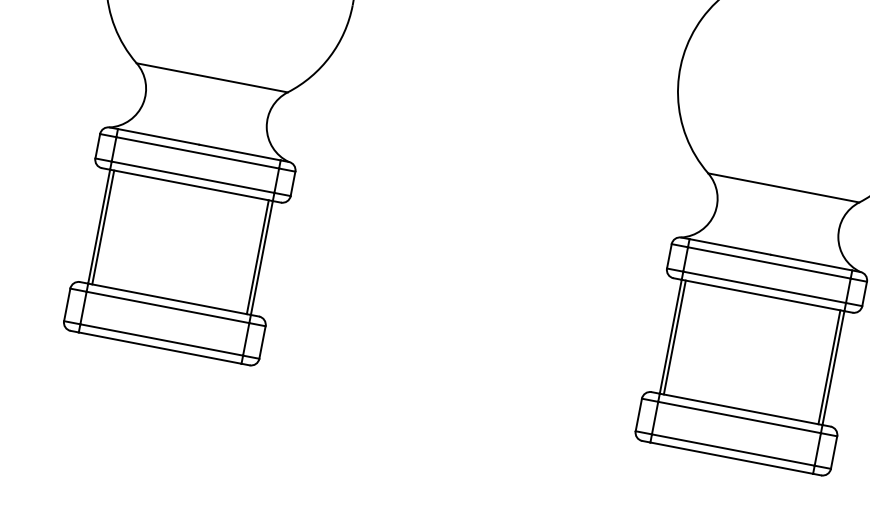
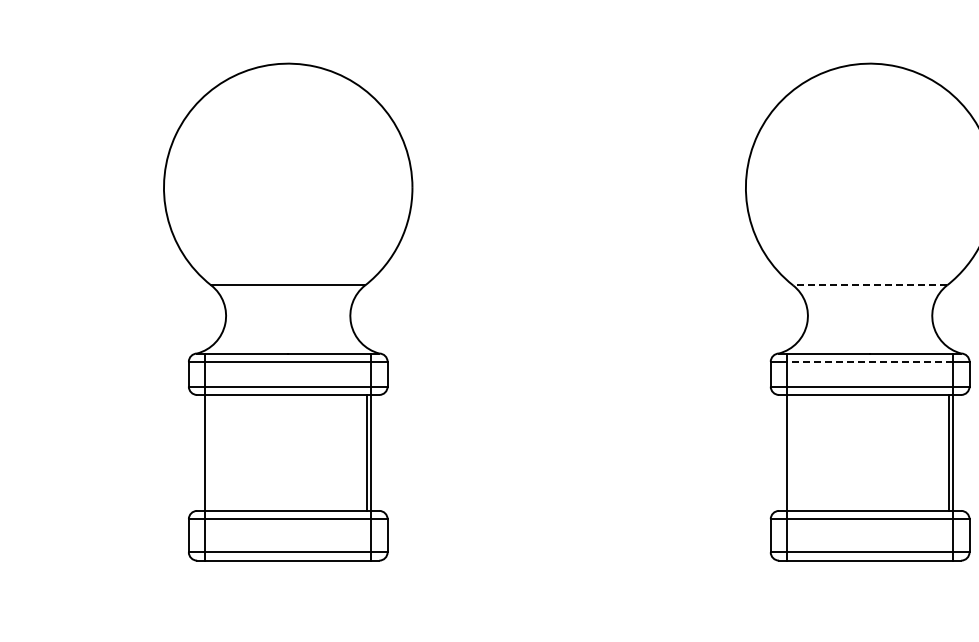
line: (784, 188) -> (870, 285), solid -> dashed
line: (103, 227) -> (209, 452), removed
line: (769, 262) -> (870, 361), solid -> dashed
line: (674, 337) -> (791, 452), removed

